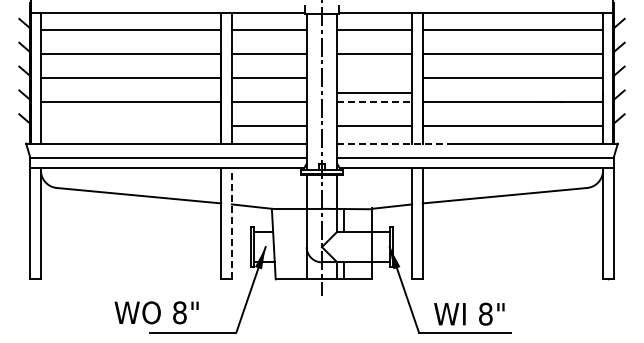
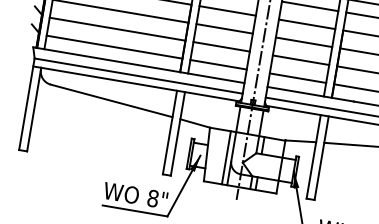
line: (374, 92) -> (303, 41), moved
line: (375, 101) -> (301, 60), dashed -> solid
line: (130, 125) -> (114, 46), added
line: (395, 143) -> (311, 94), dashed -> solid
line: (231, 223) -> (177, 133), dashed -> solid
line: (299, 243) -> (226, 157), added
text: (156, 312) -> (135, 195), moved

